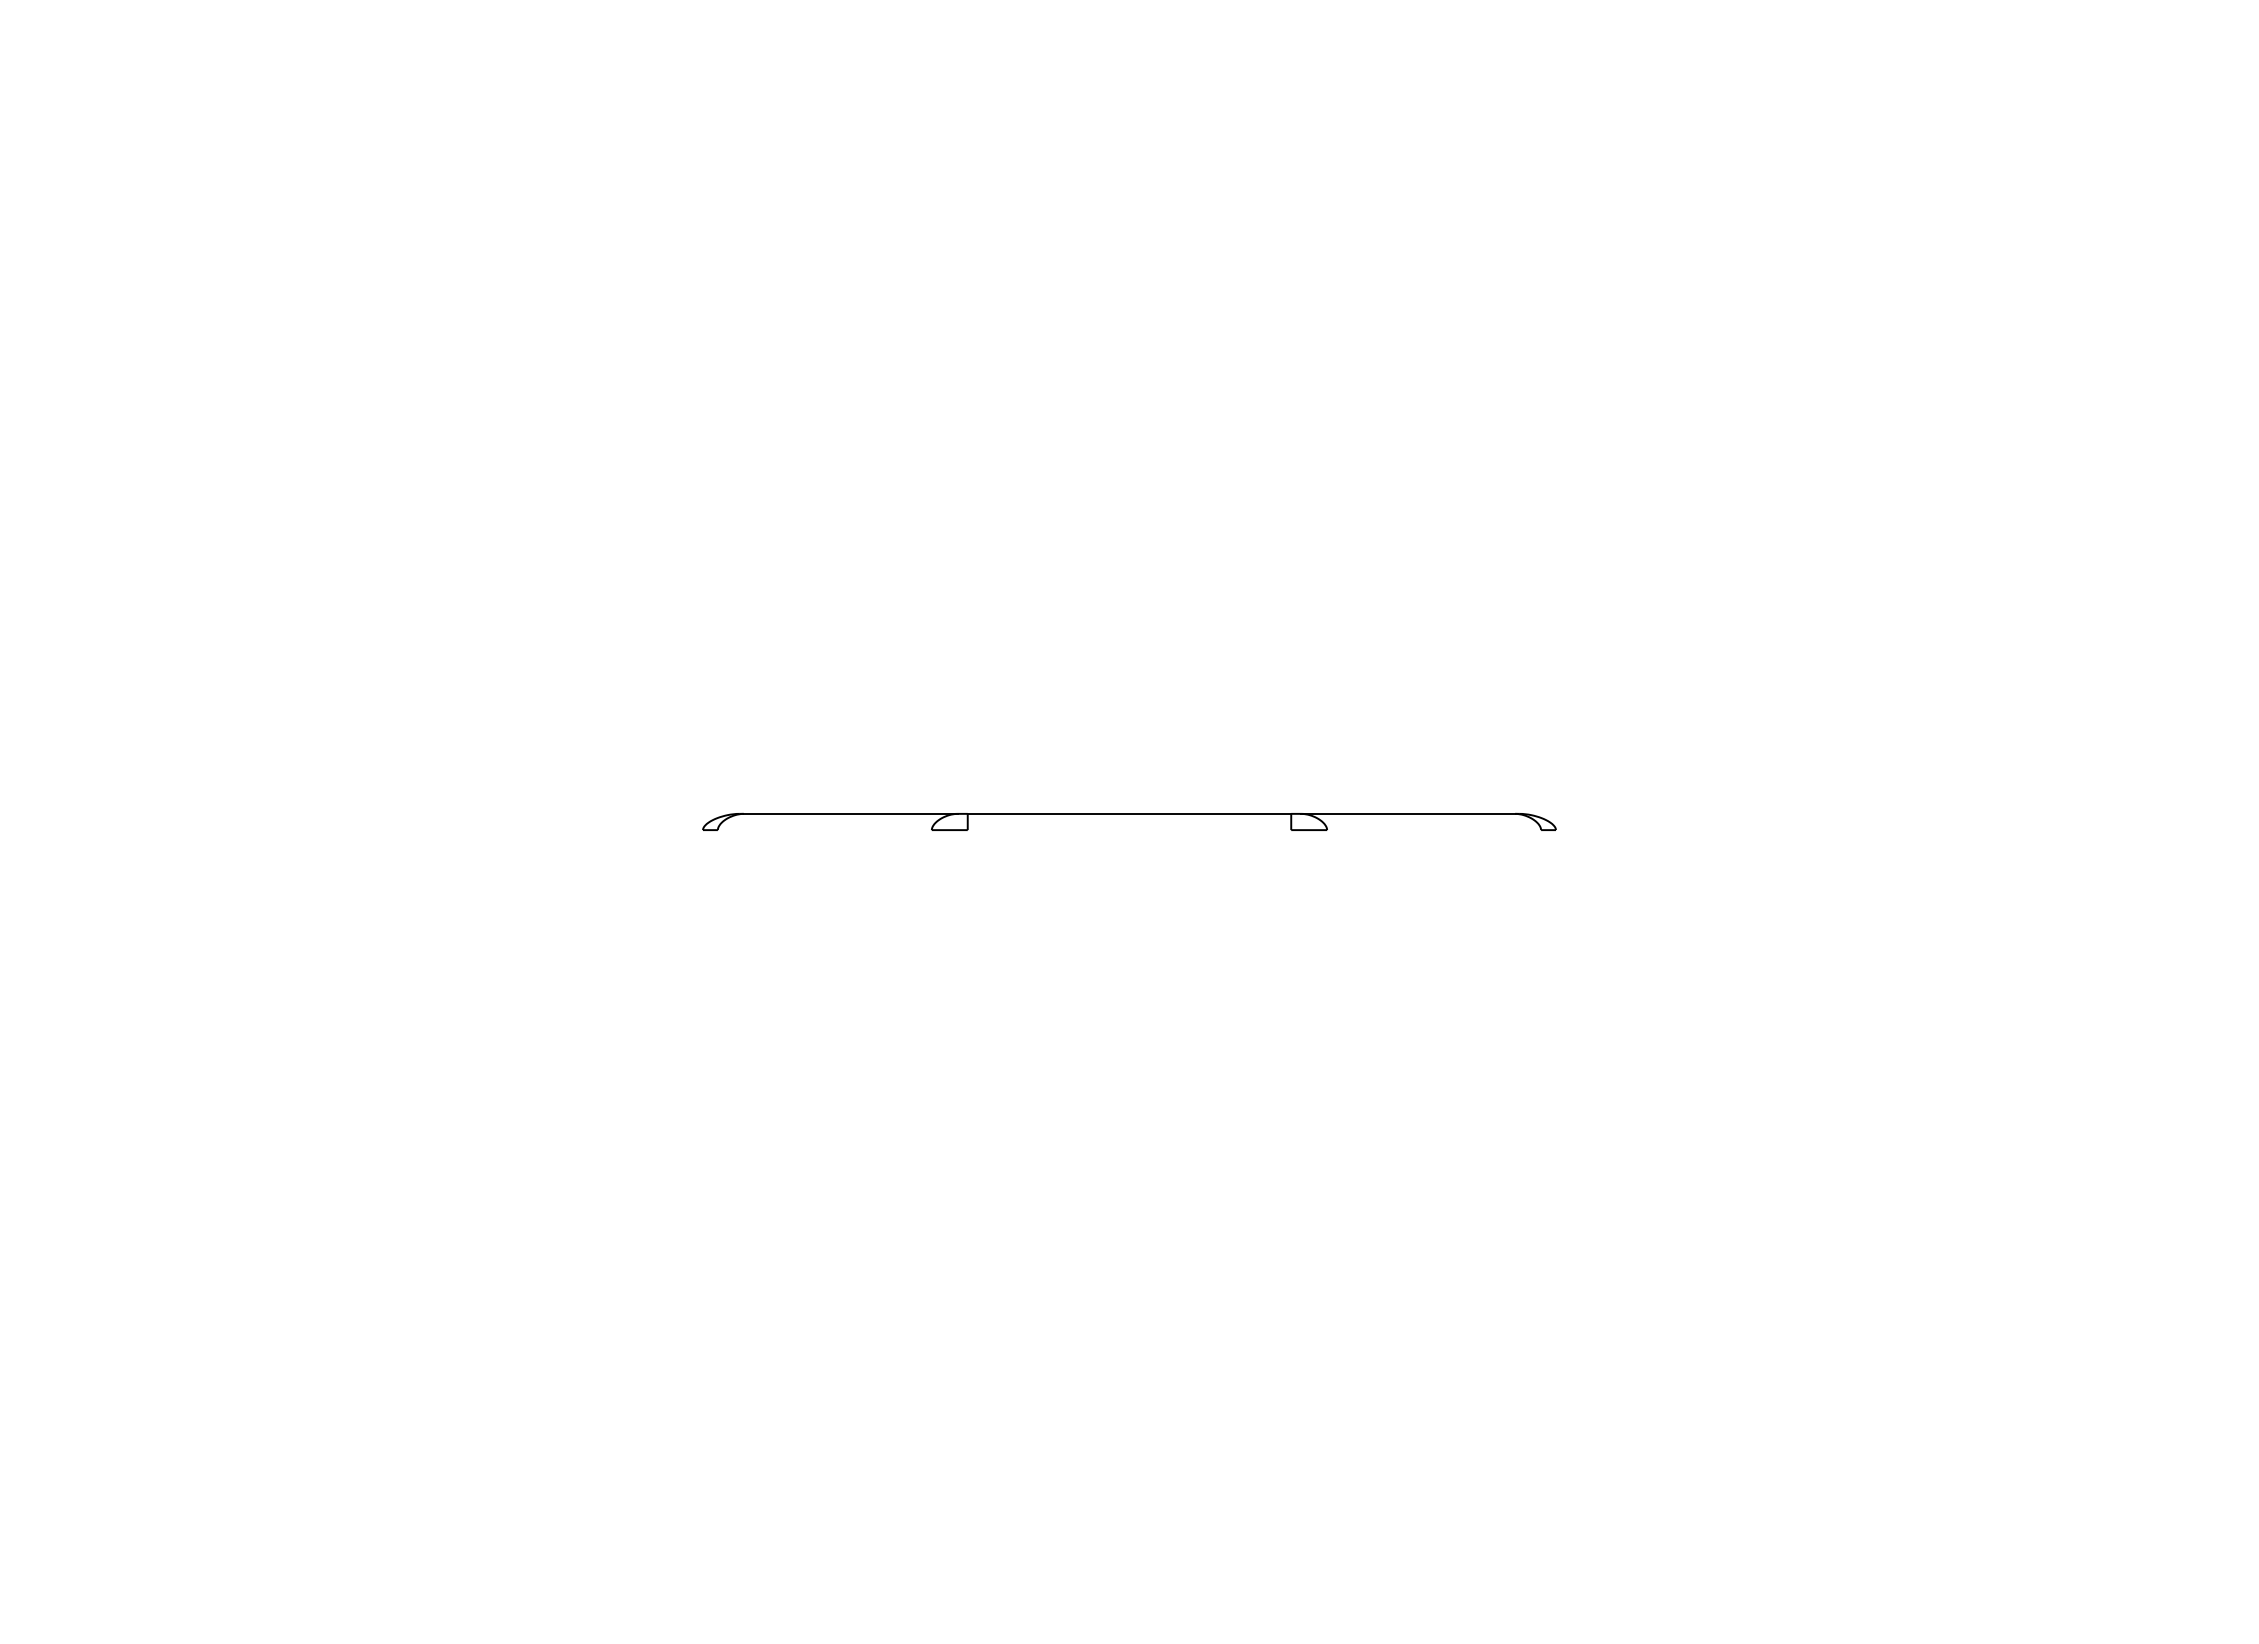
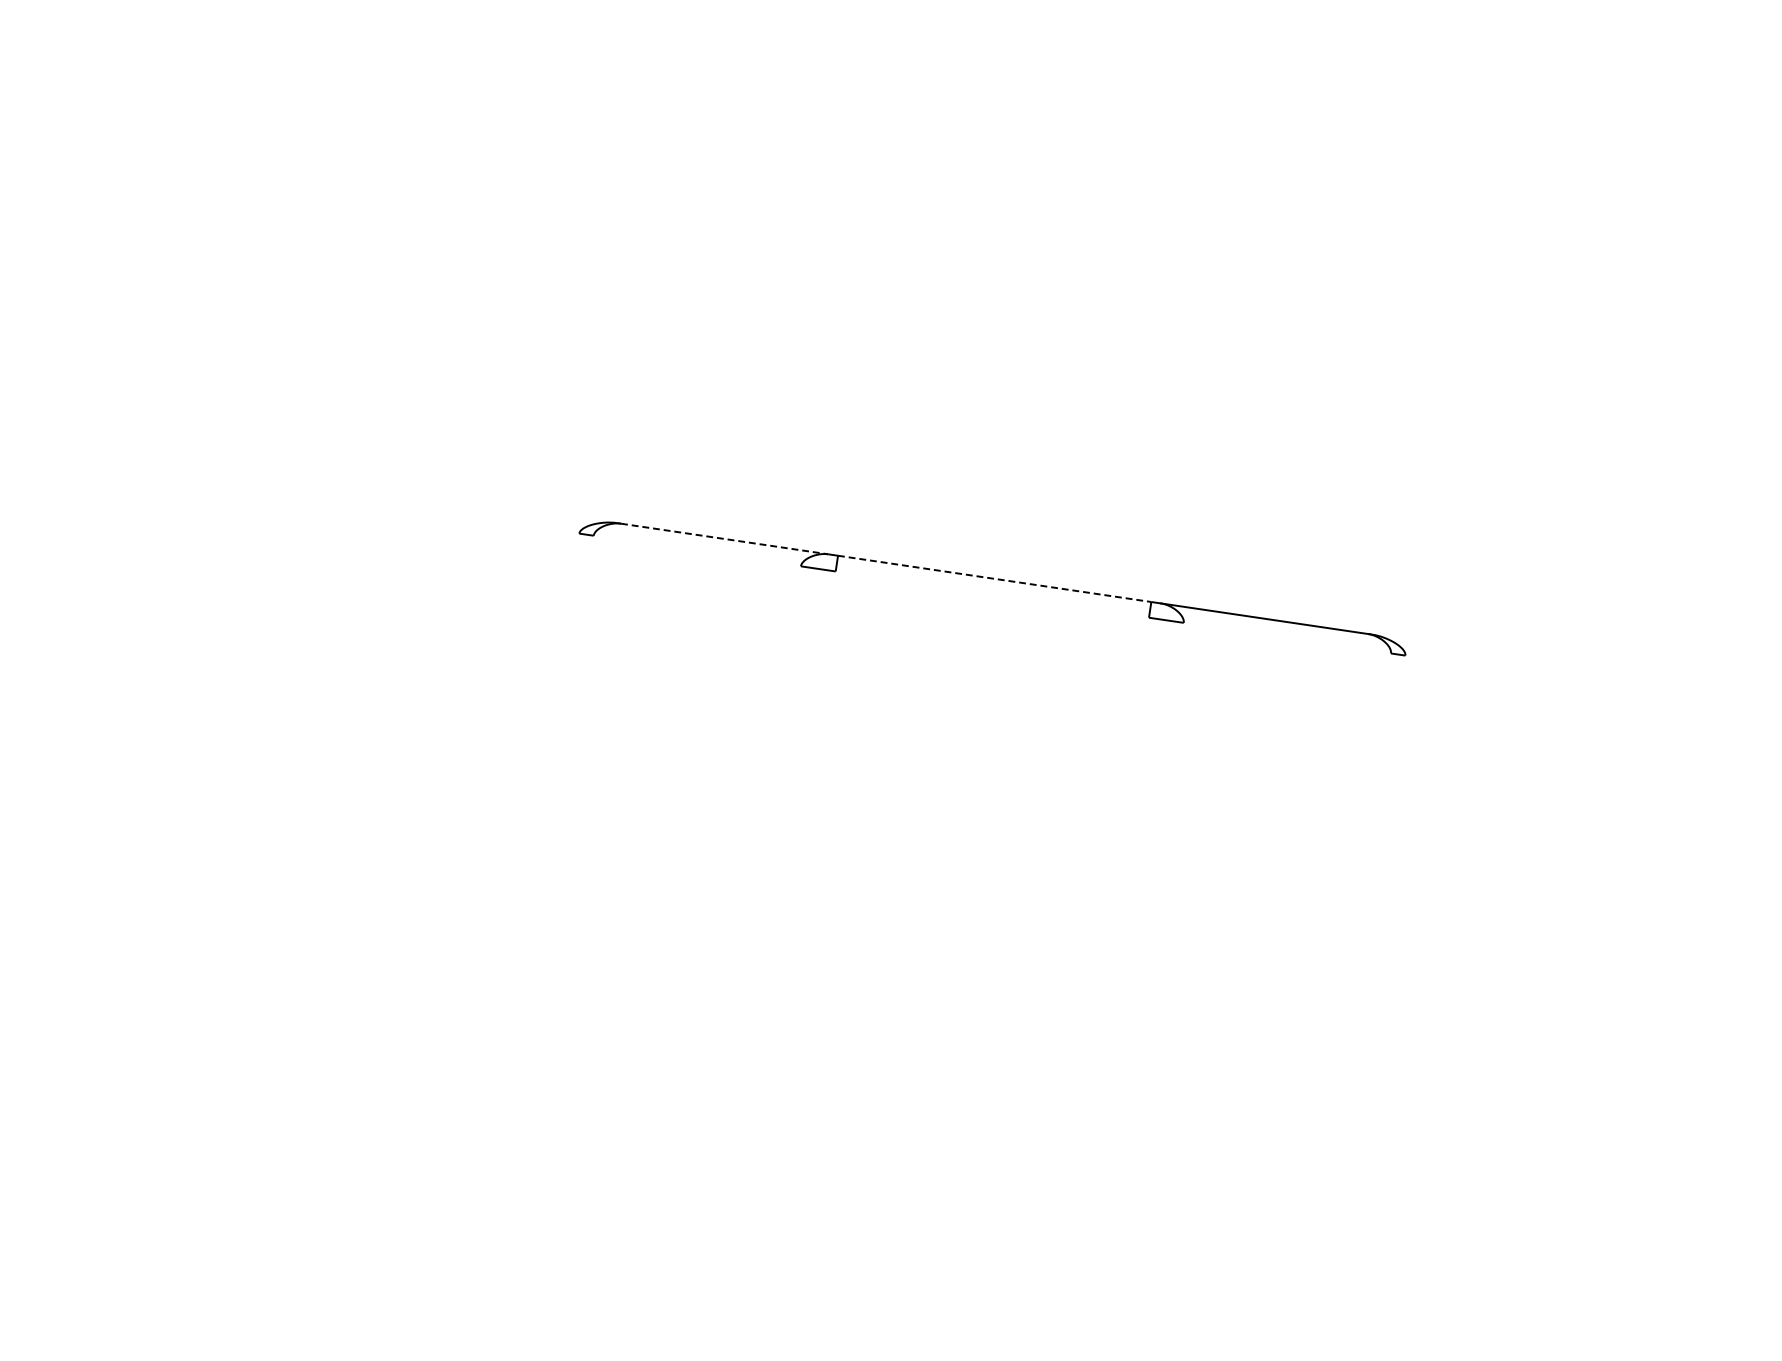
line: (850, 813) -> (724, 538), solid -> dashed
line: (1129, 813) -> (994, 578), solid -> dashed

